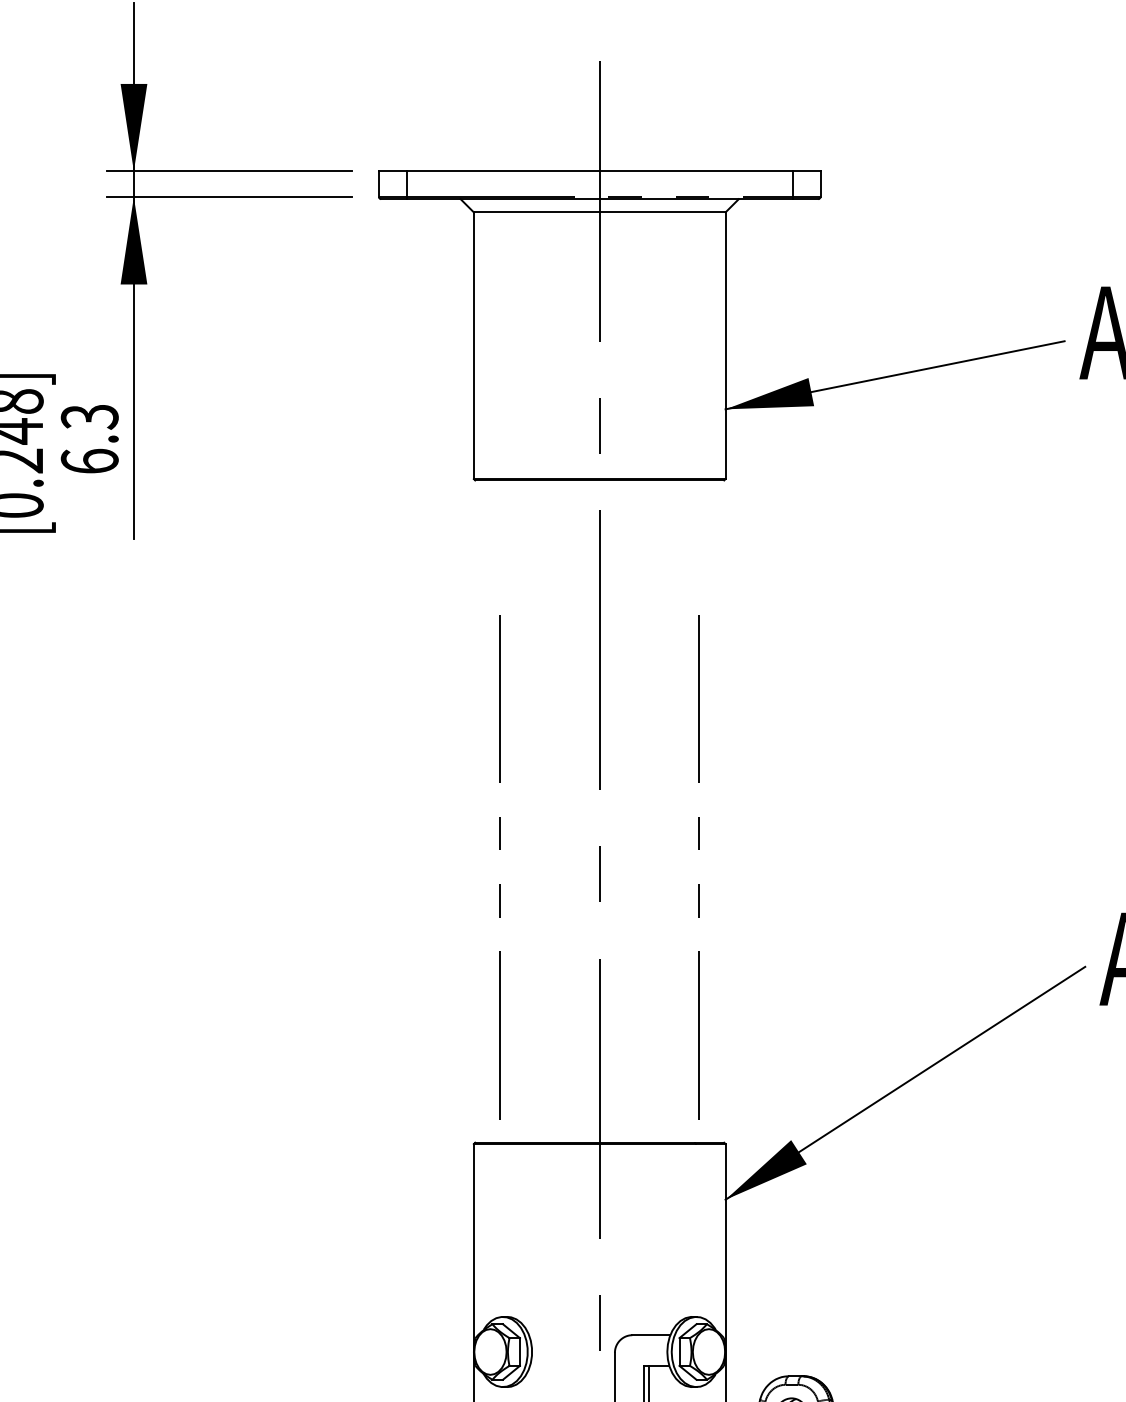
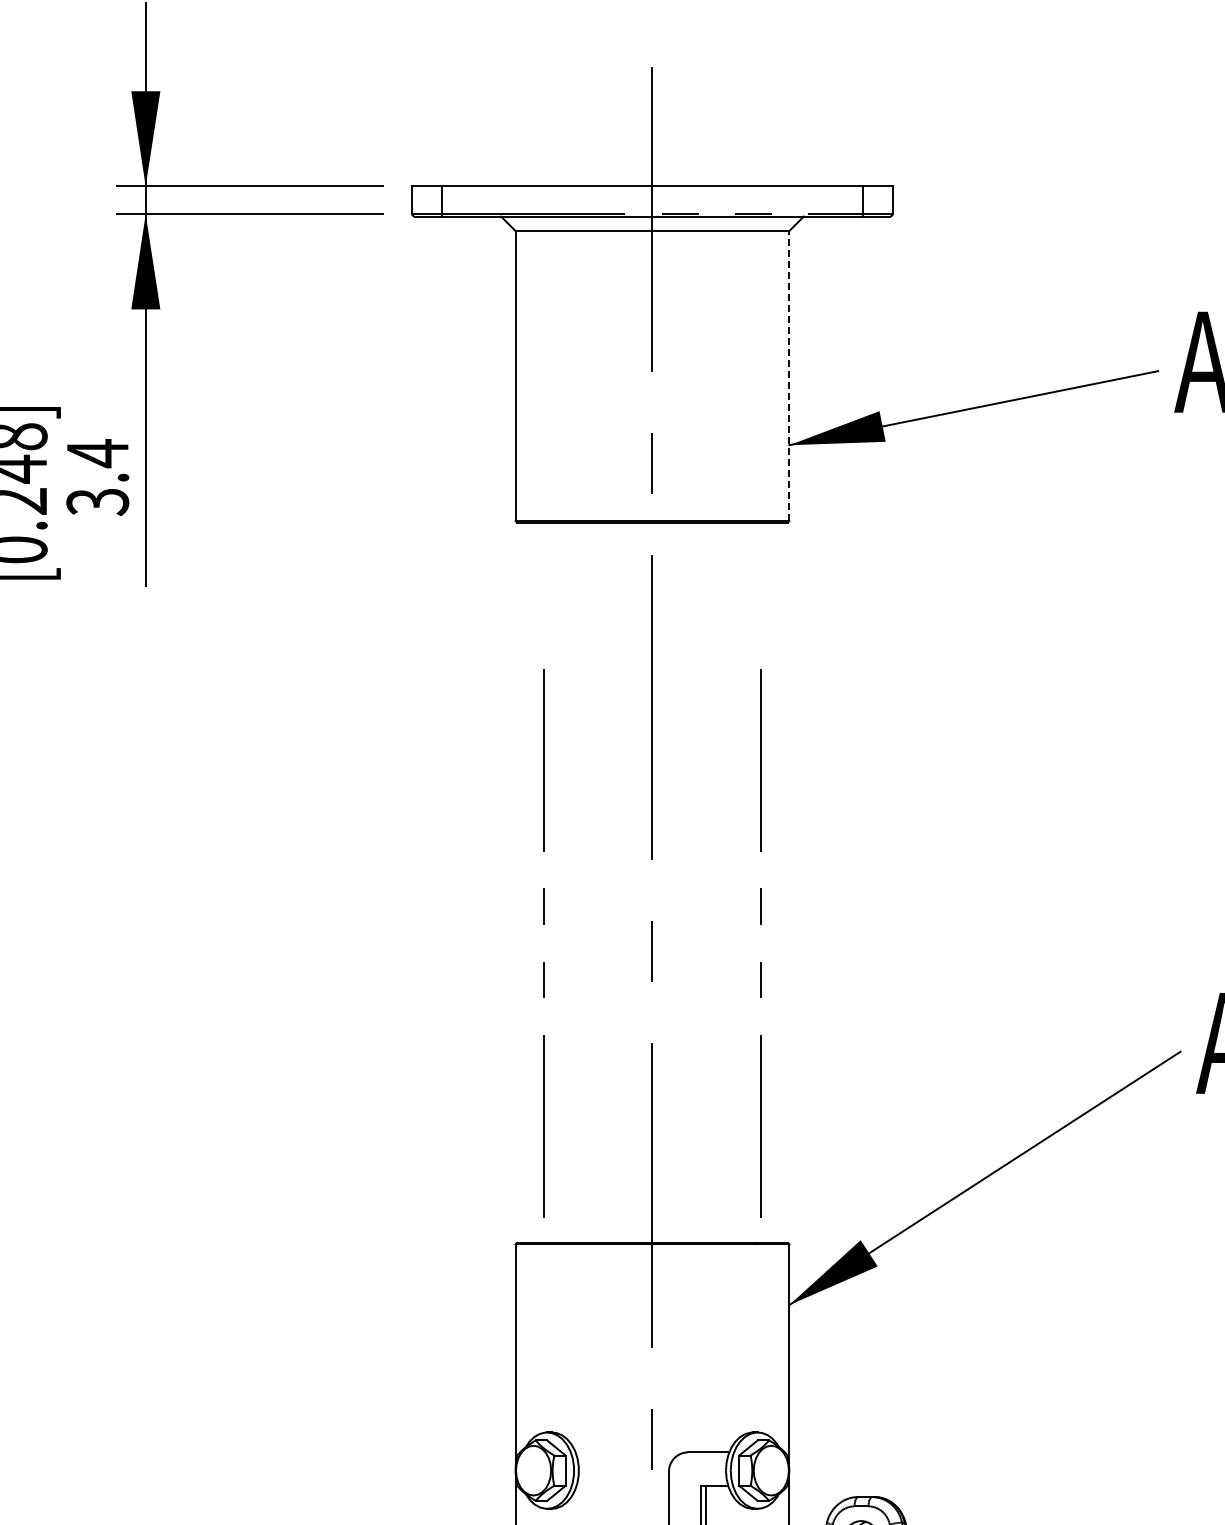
line: (725, 345) -> (789, 375), solid -> dashed
text: (89, 438) -> (97, 477), 6.3 -> 3.4

